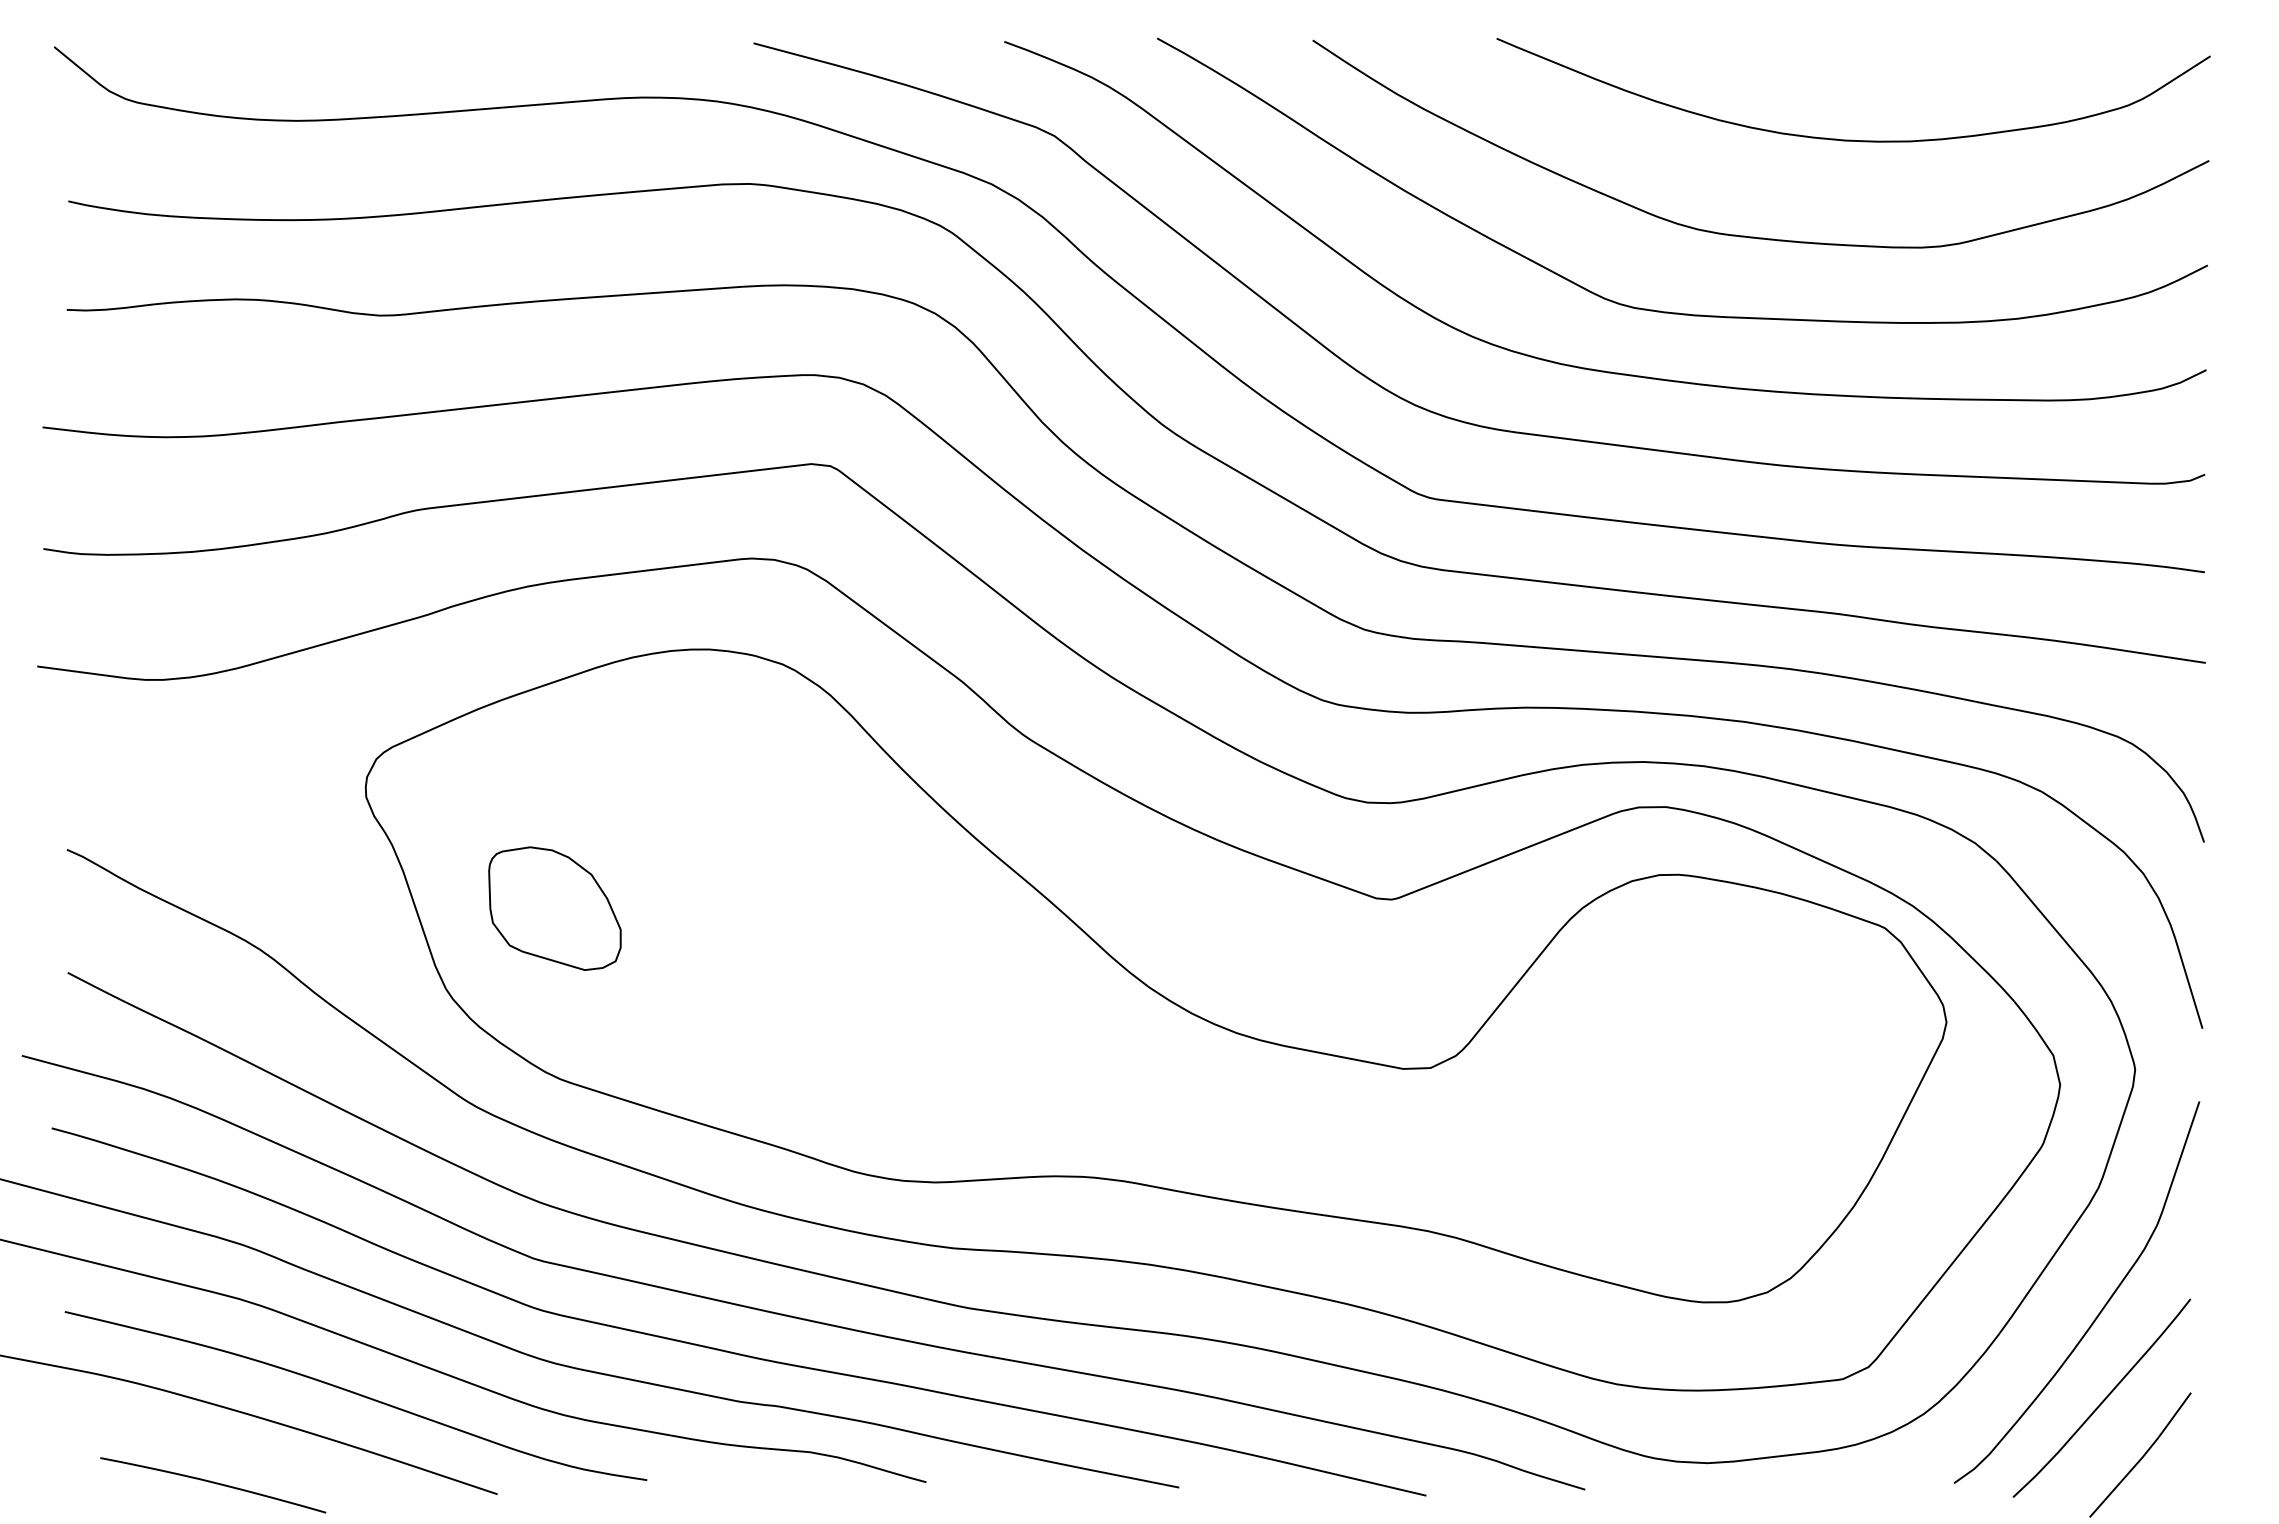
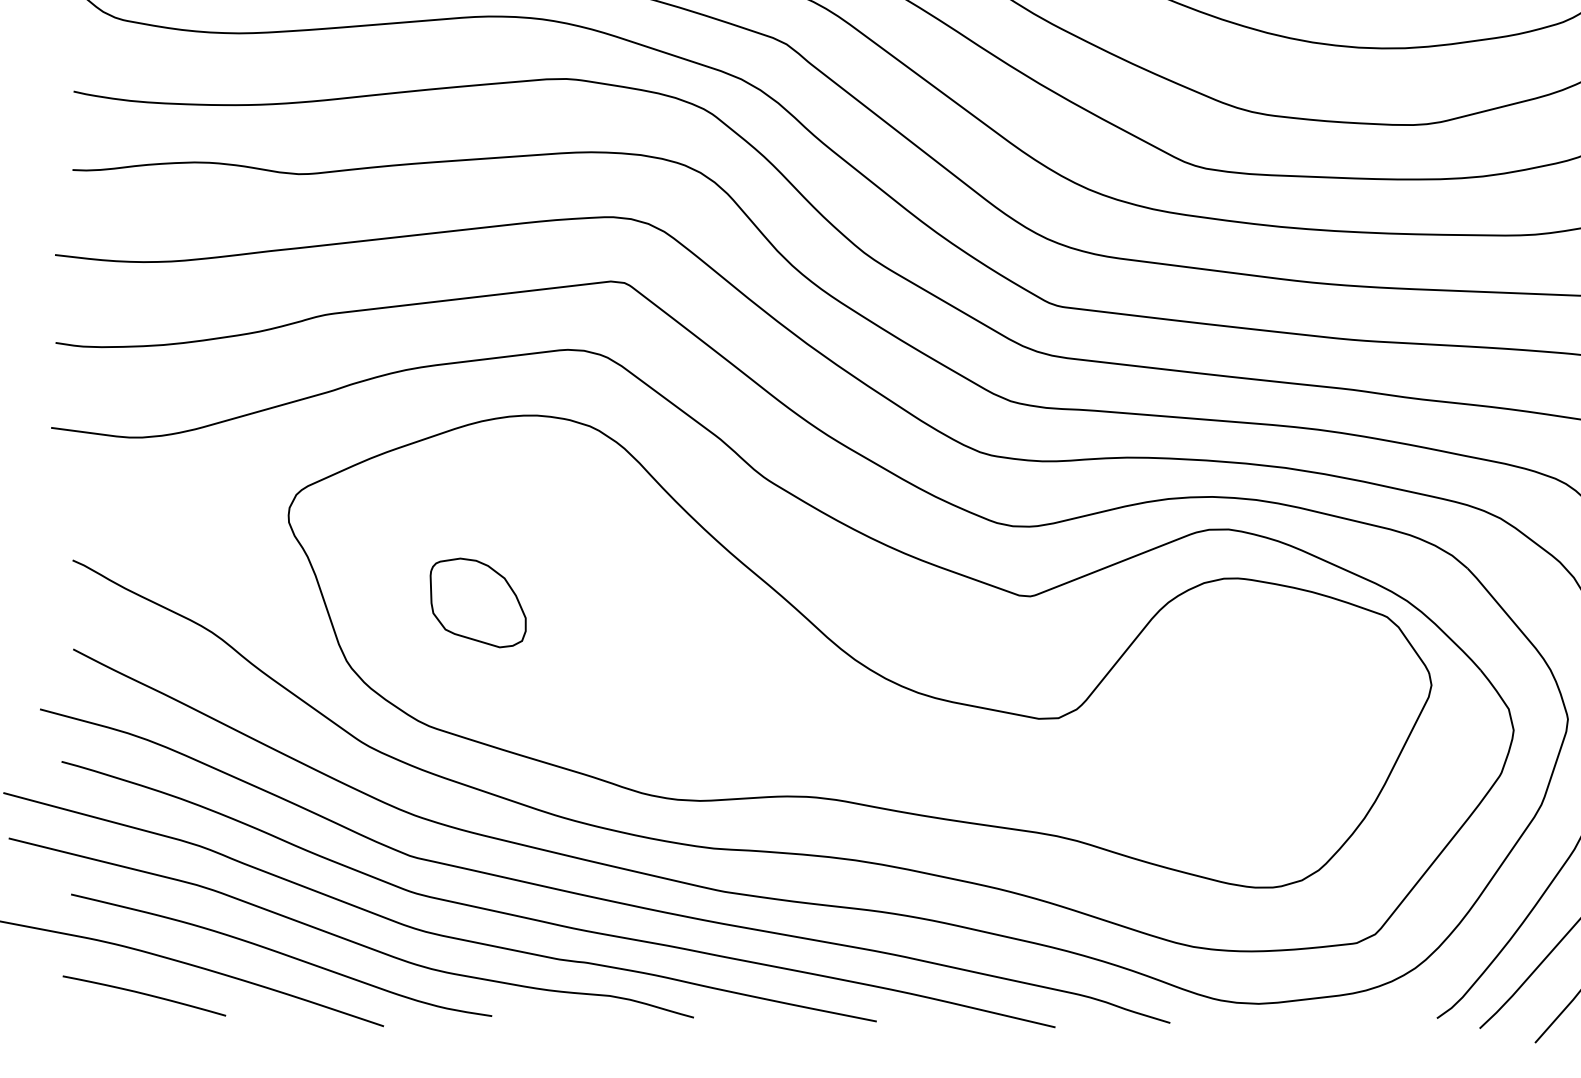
part: (554, 908) -> (477, 602), moved
curve: (213, 1483) -> (144, 994), moved

